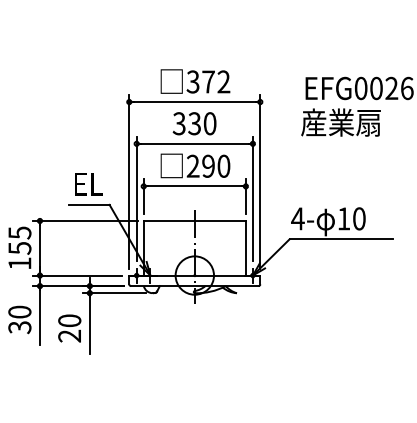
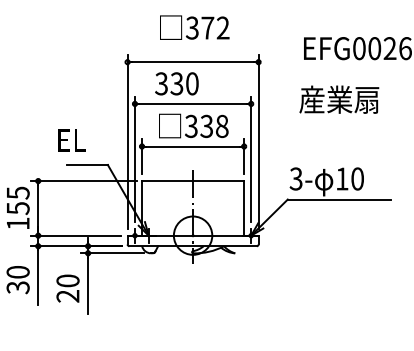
text: (195, 81) -> (194, 27), moved
text: (340, 122) -> (338, 99), moved
text: (194, 123) -> (176, 83), moved
text: (208, 166) -> (206, 126), 290 -> 338
text: (88, 184) -> (71, 140), moved
text: (297, 218) -> (295, 178), 4- -> 3-

